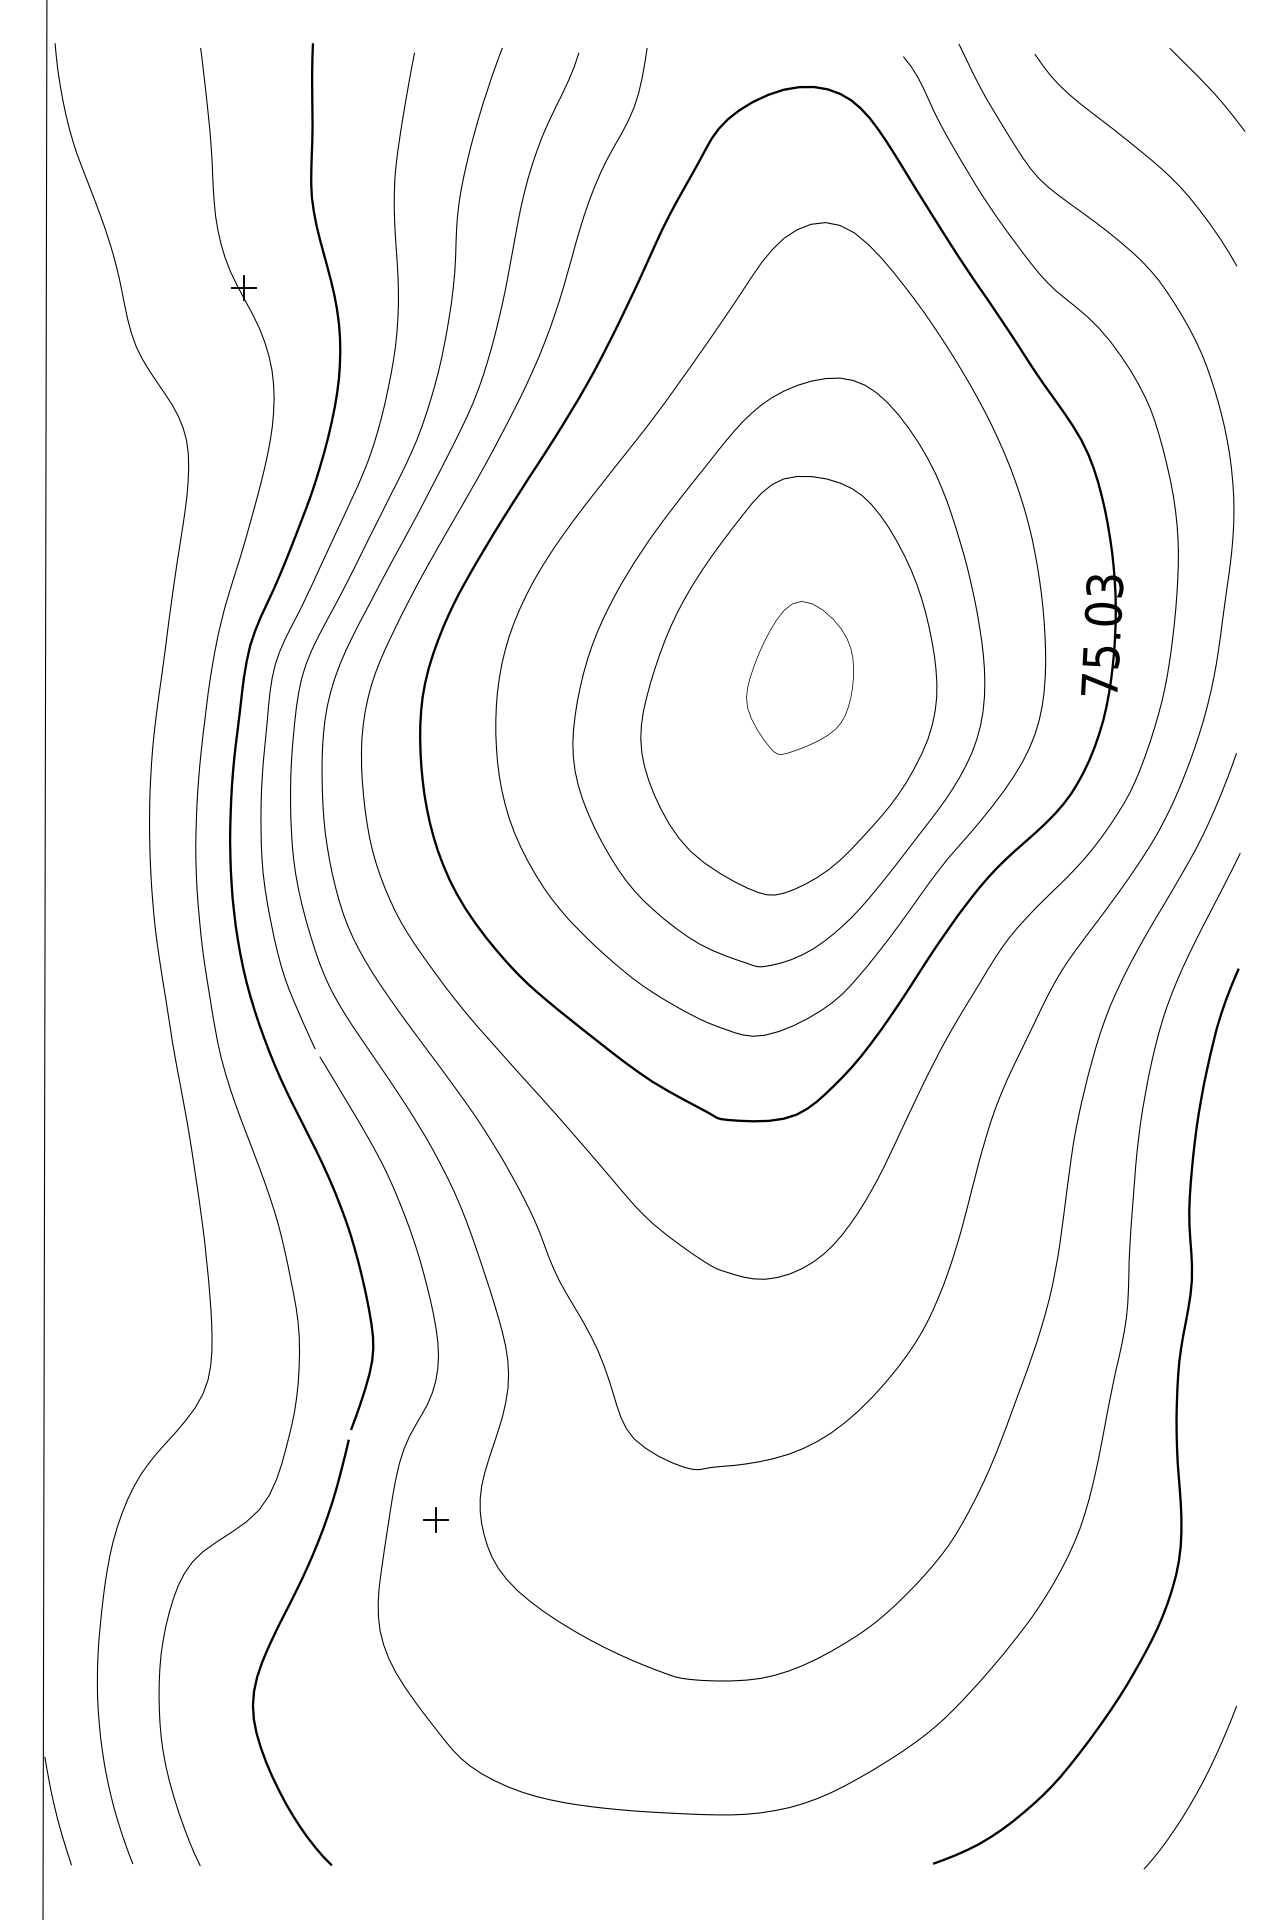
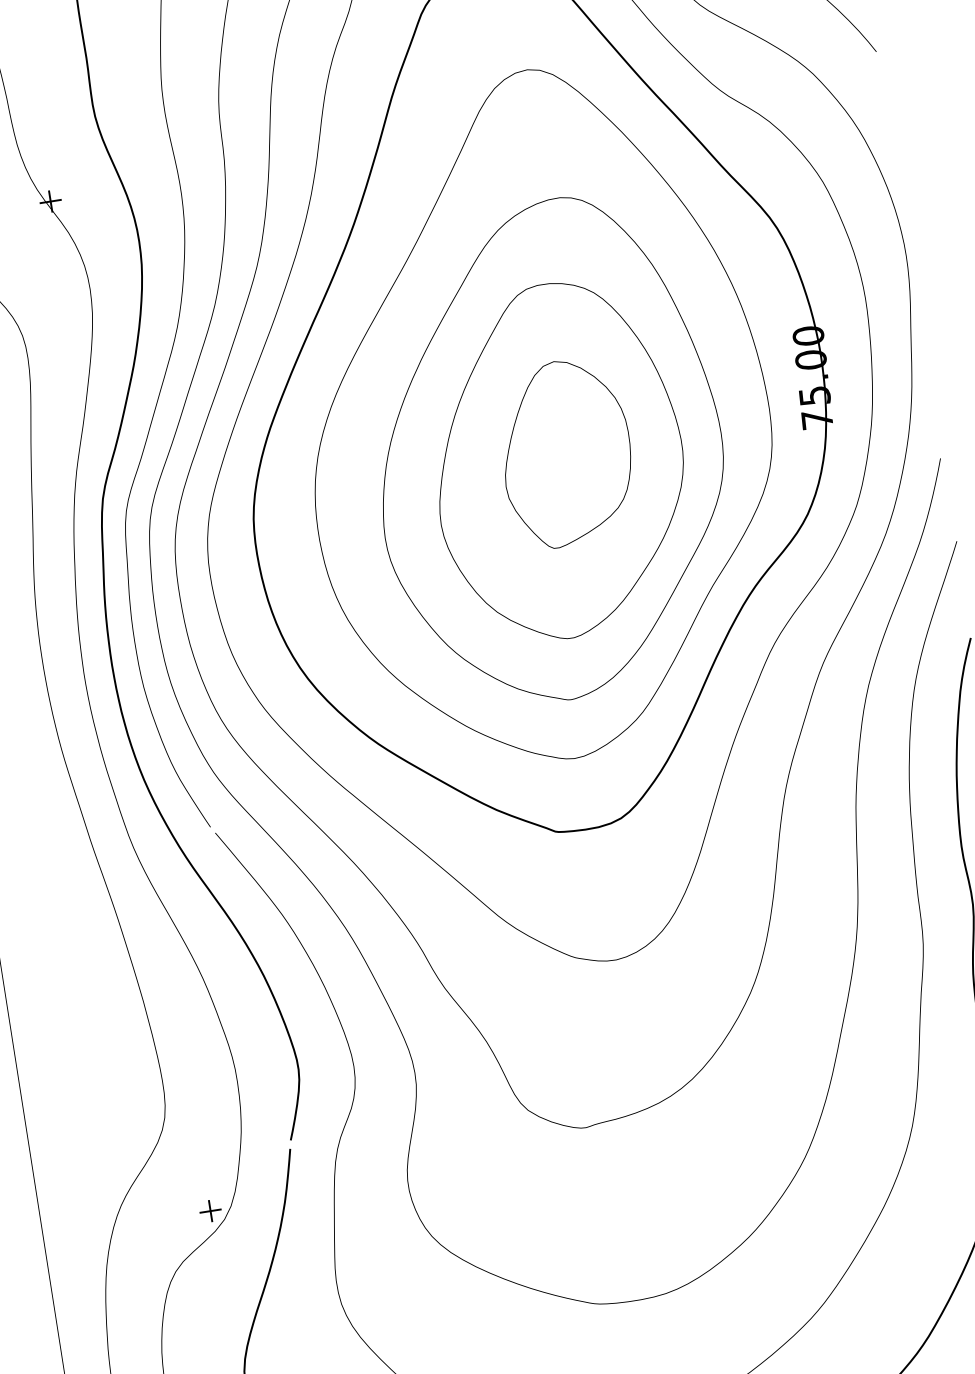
text: (1104, 585) -> (808, 335), 75.03 -> 75.00
part: (799, 677) -> (565, 452), size x1.43
part: (435, 1519) -> (209, 1211), moved

